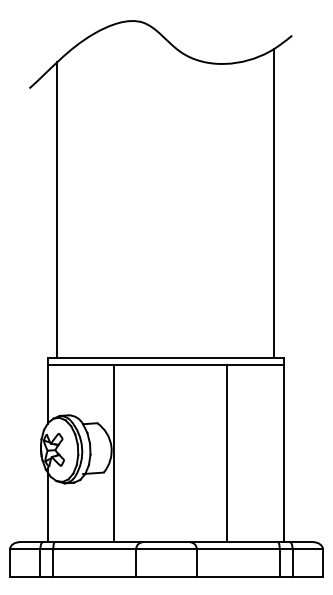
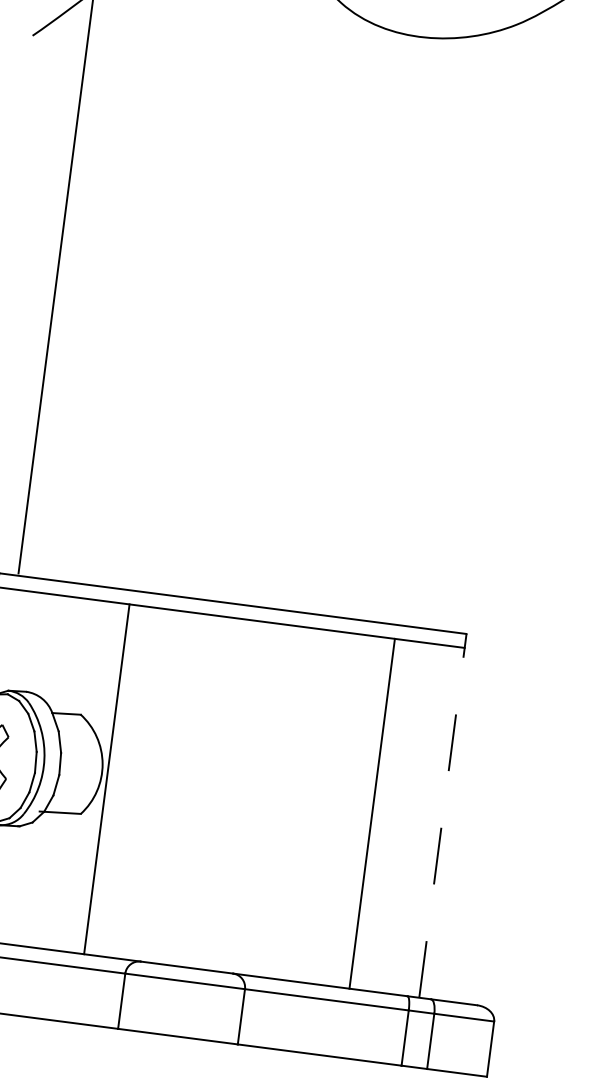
line: (274, 202) -> (487, 324), removed
line: (284, 449) -> (443, 814), solid -> dashed
line: (226, 453) -> (371, 813), moved

